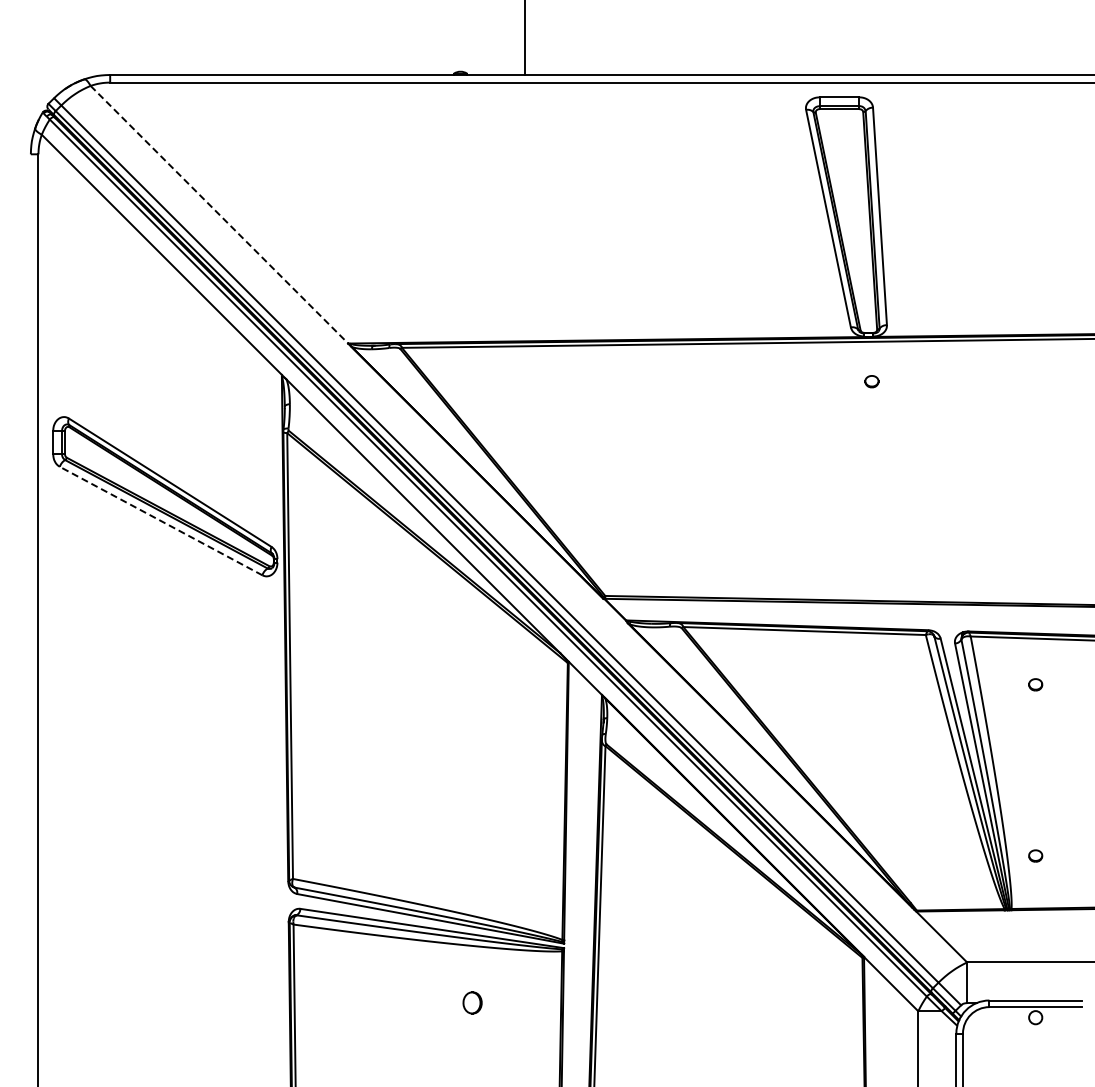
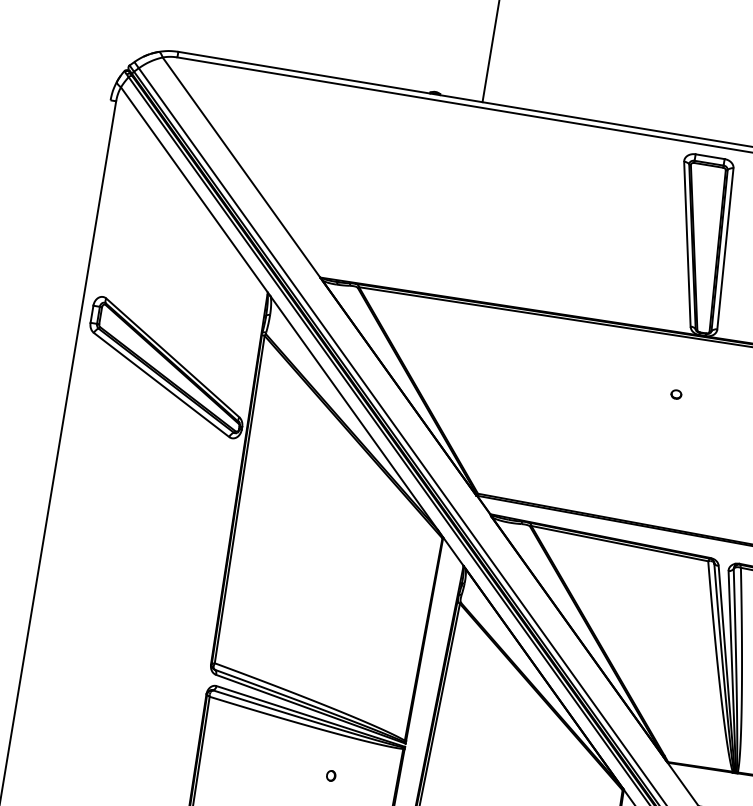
line: (219, 215) -> (241, 168), dashed -> solid
part: (871, 381) -> (676, 394), moved
line: (161, 521) -> (161, 385), dashed -> solid
part: (471, 1002) -> (330, 775), size x0.62

